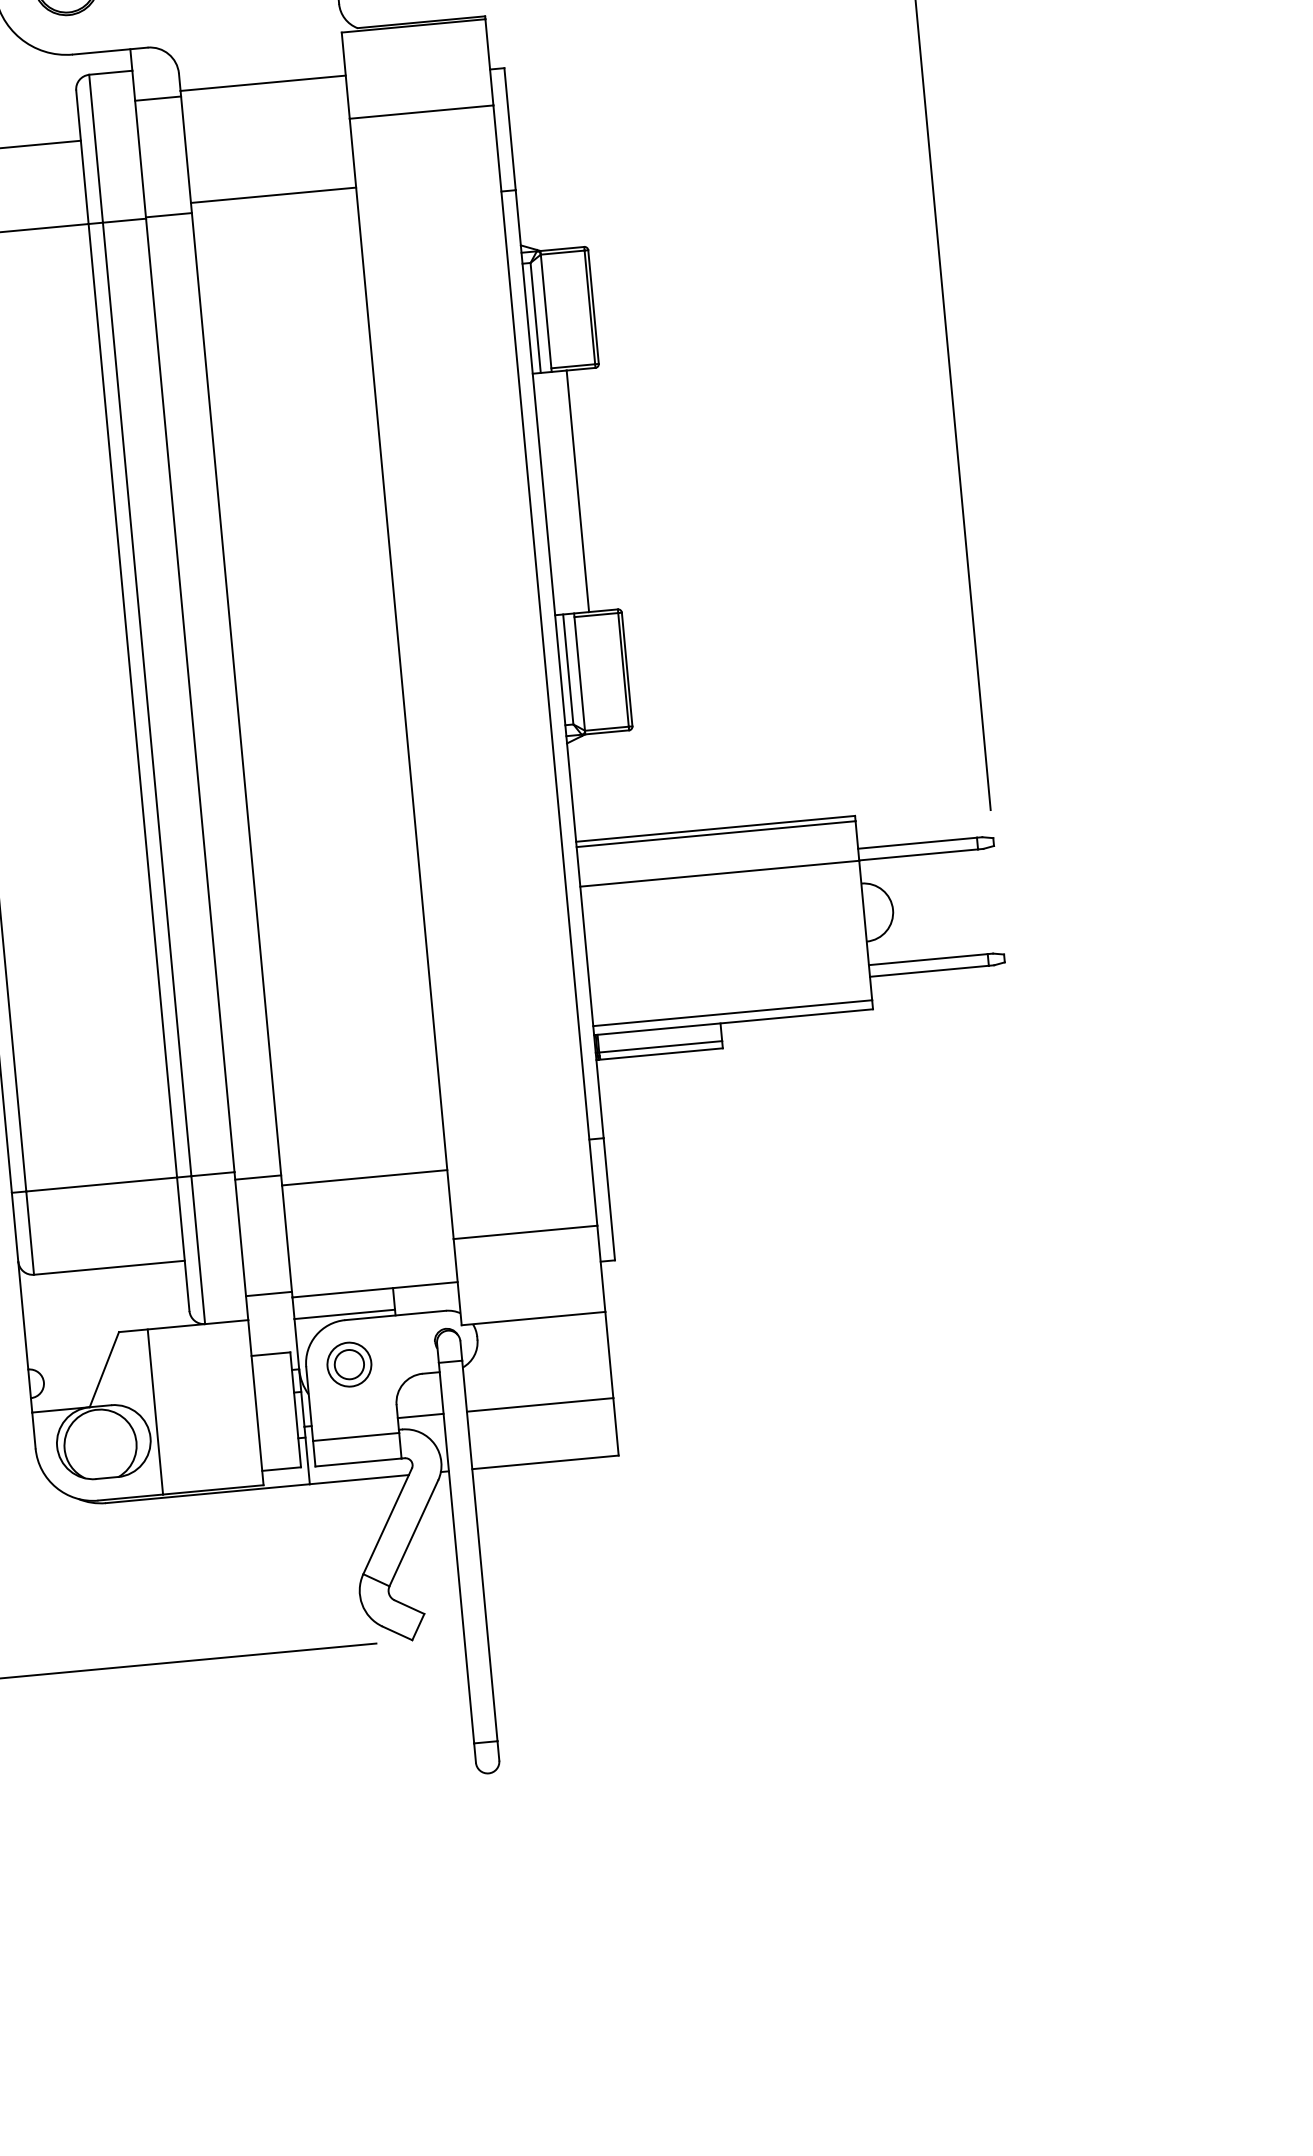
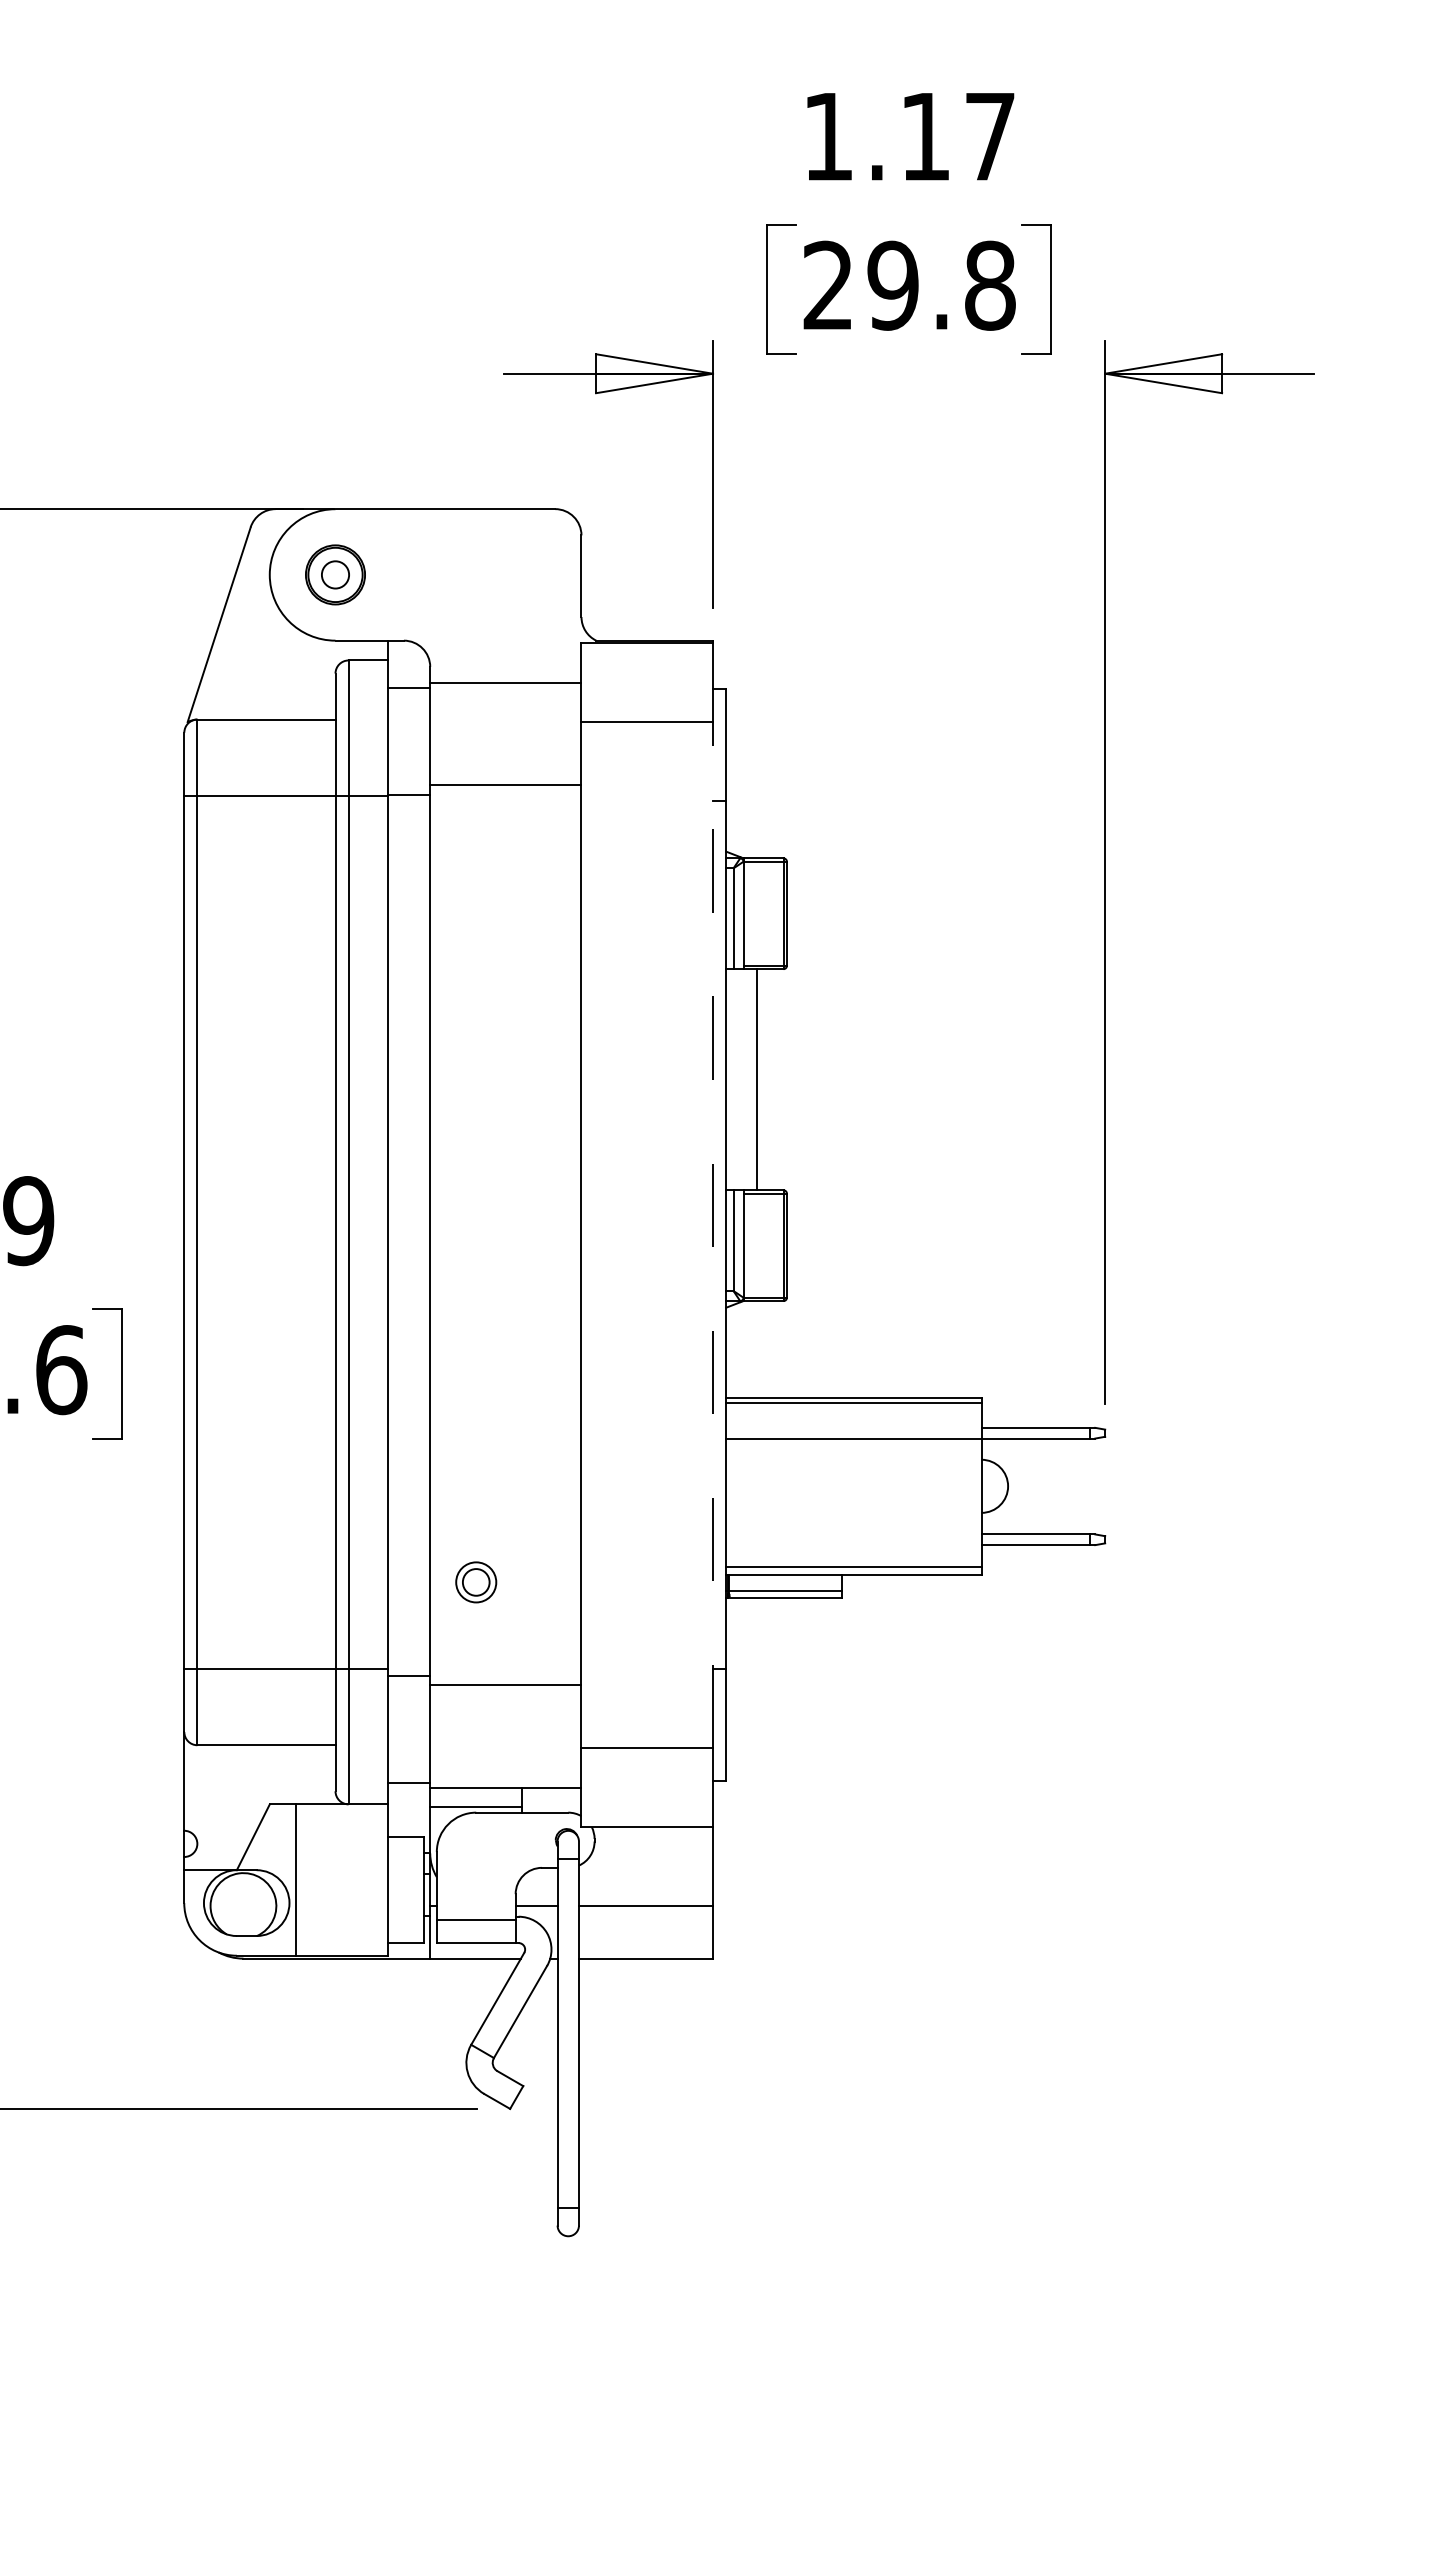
line: (545, 665) -> (713, 1235), solid -> dashed
part: (349, 1364) -> (476, 1582), moved

